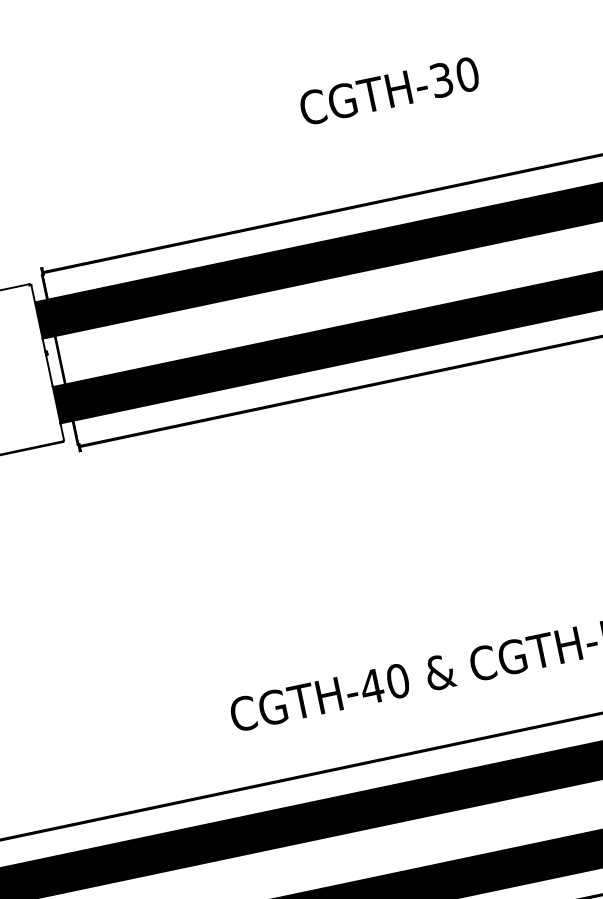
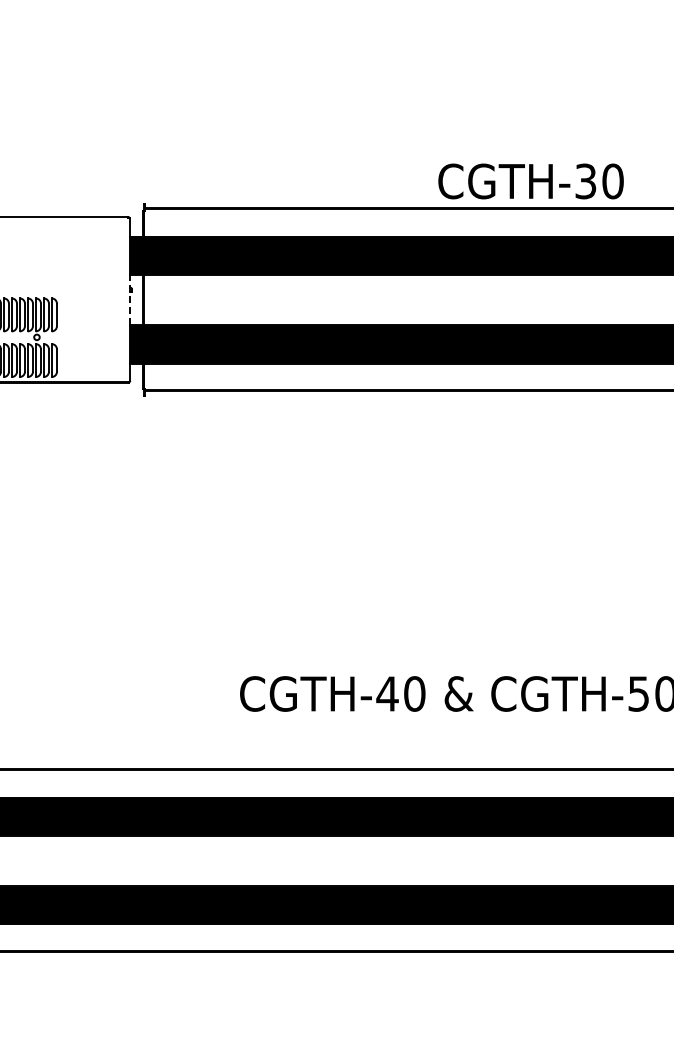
text: (388, 91) -> (530, 181), moved
line: (47, 362) -> (130, 299), solid -> dashed

